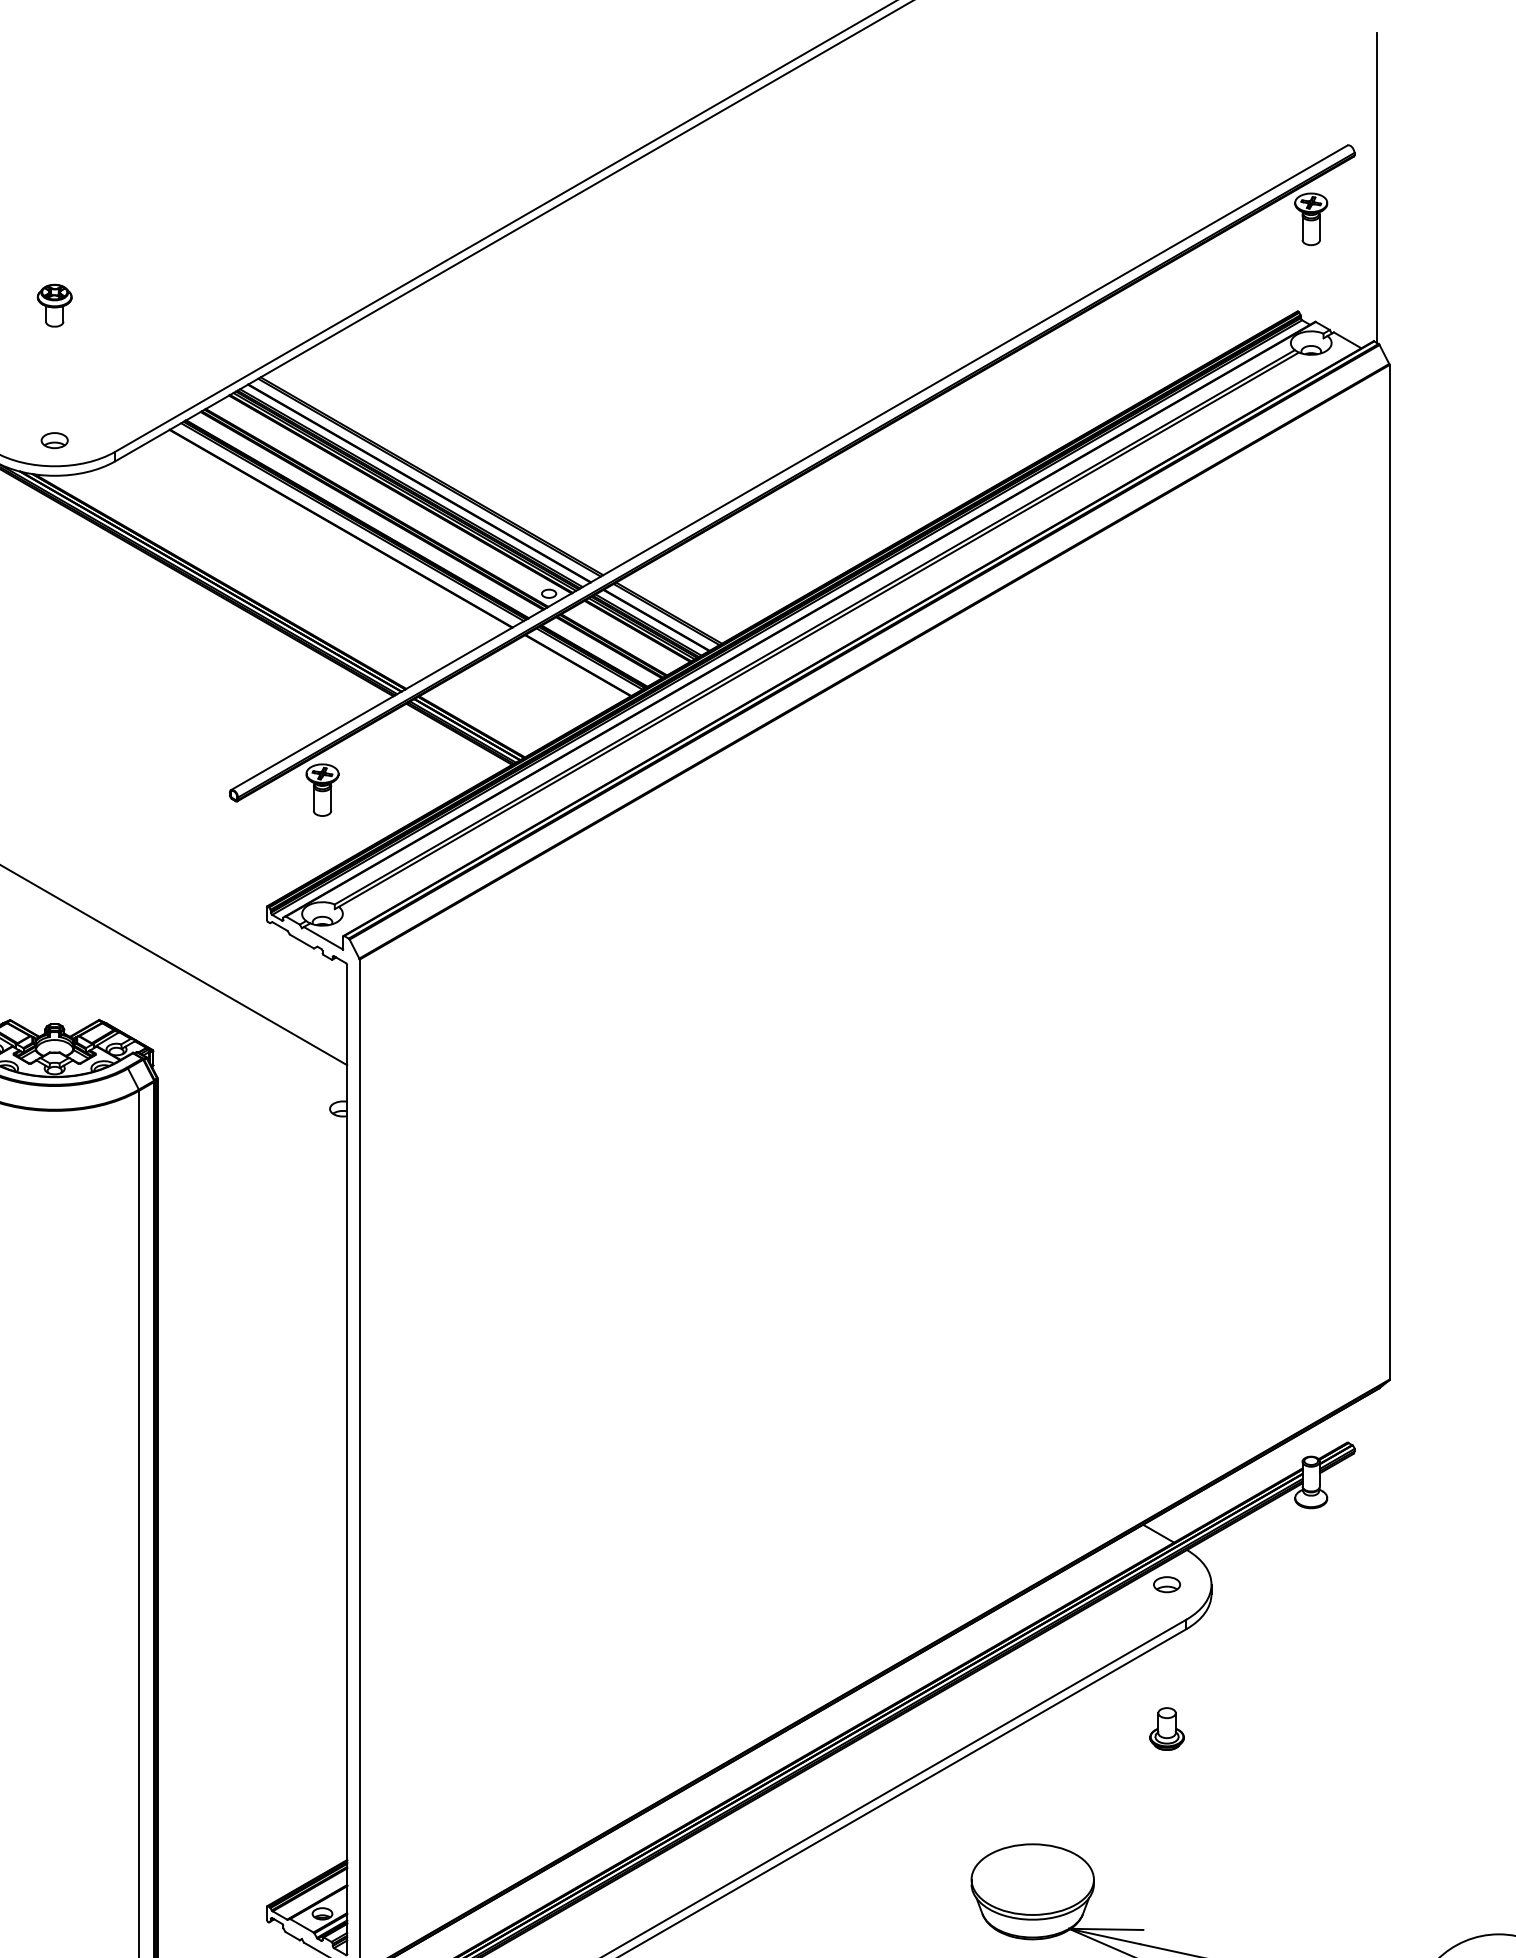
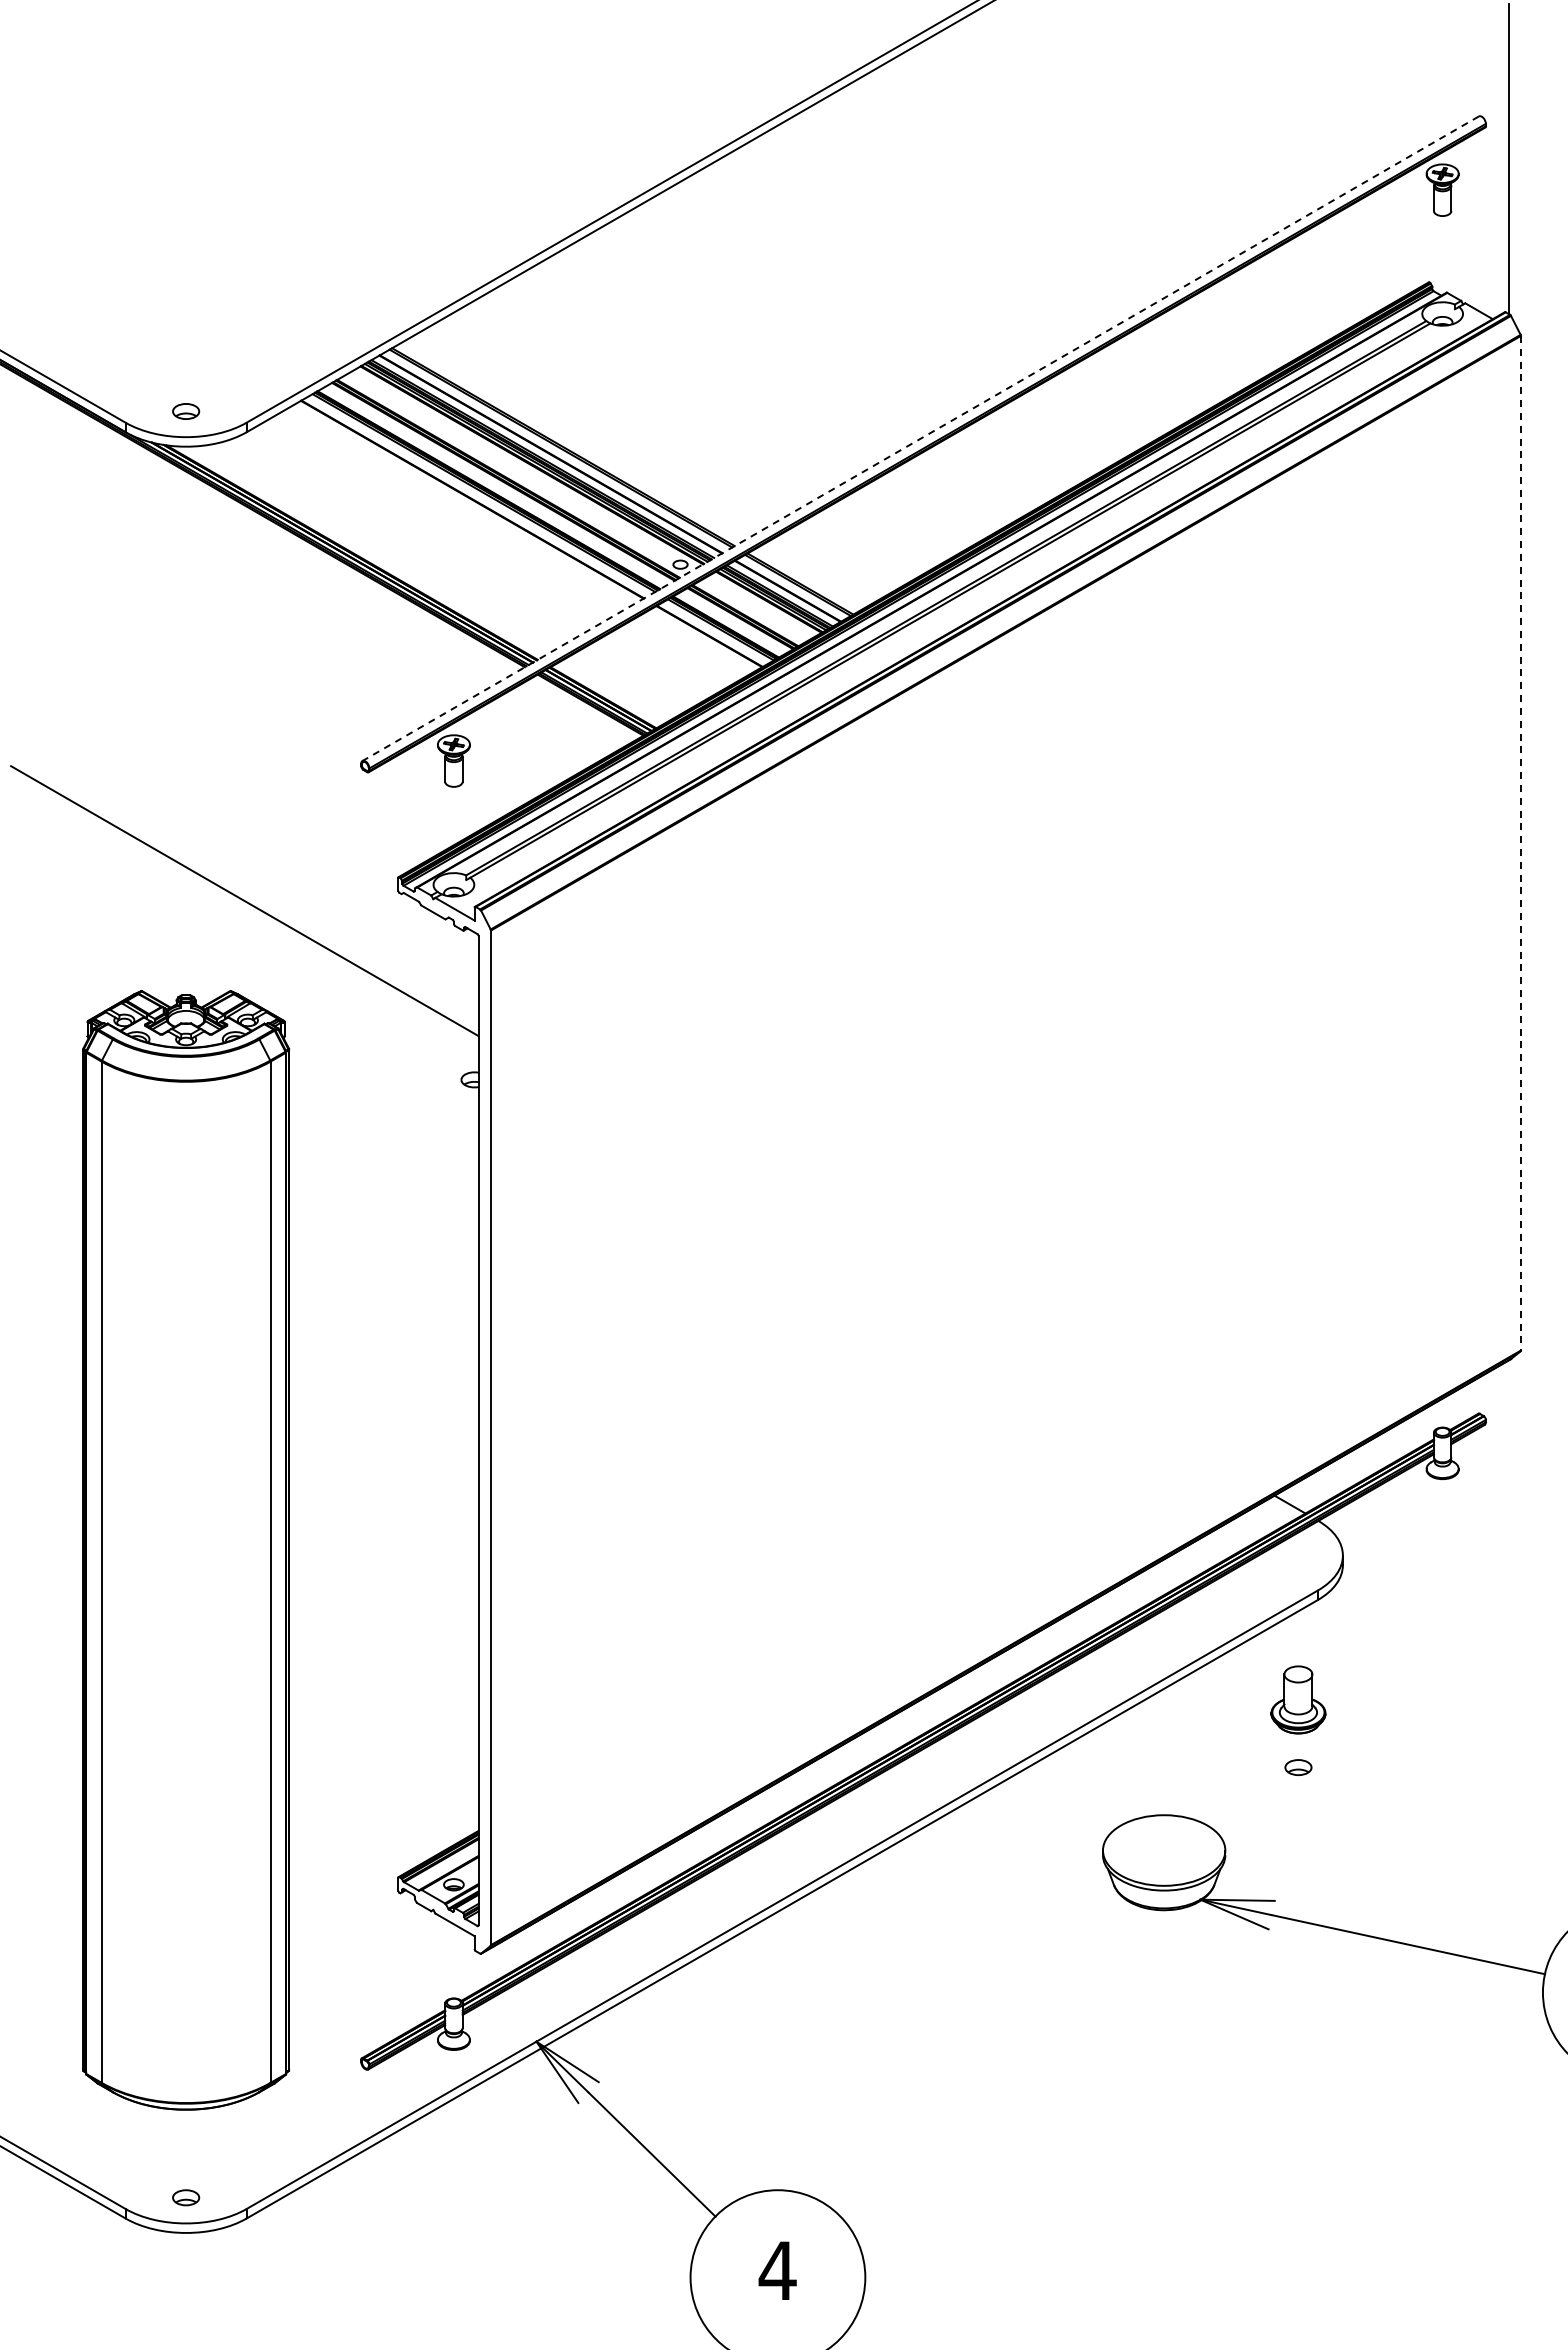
part: (54, 305) -> (185, 276), removed
line: (789, 467) -> (920, 438), solid -> dashed
line: (1389, 872) -> (1520, 843), solid -> dashed
part: (1167, 1584) -> (1298, 1767), moved
part: (1167, 1728) -> (1298, 1699), size x1.6

